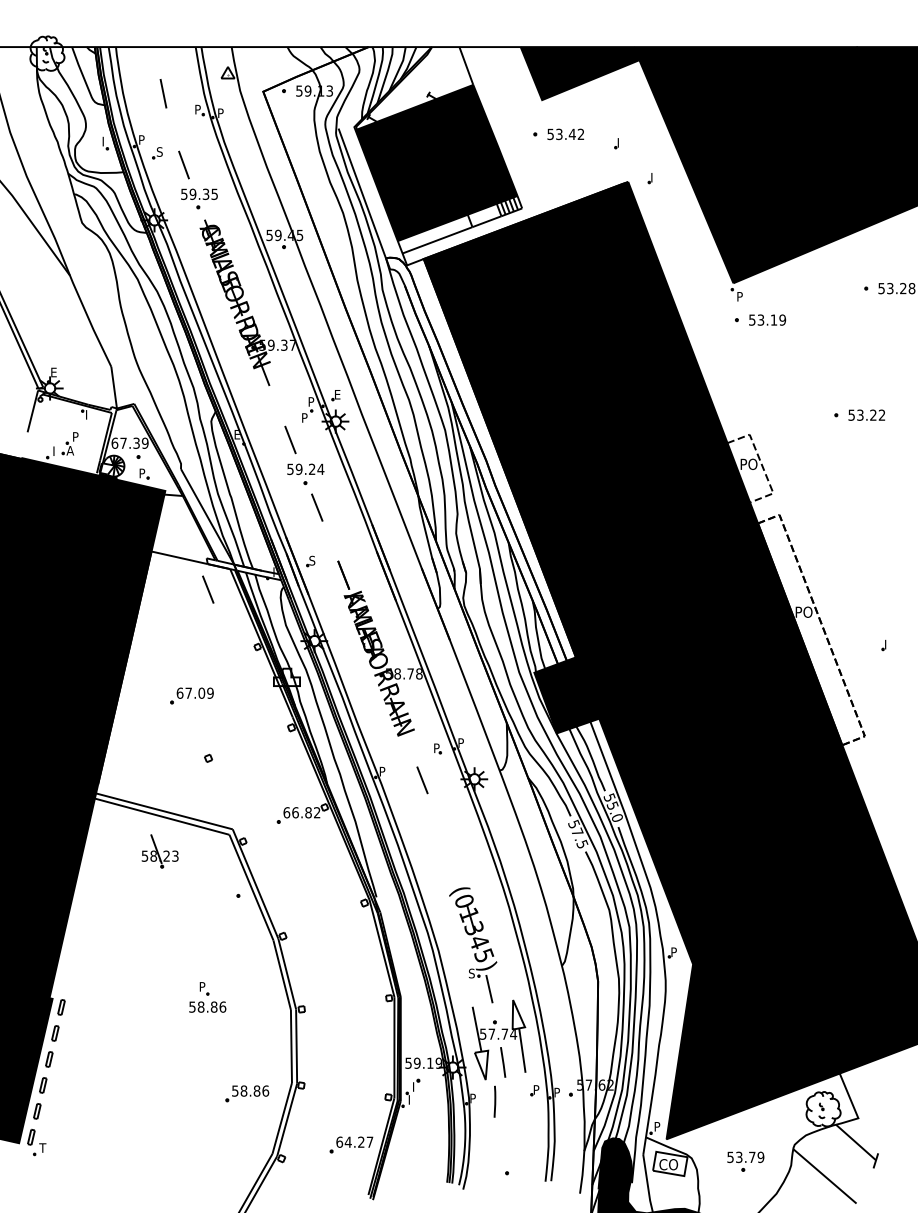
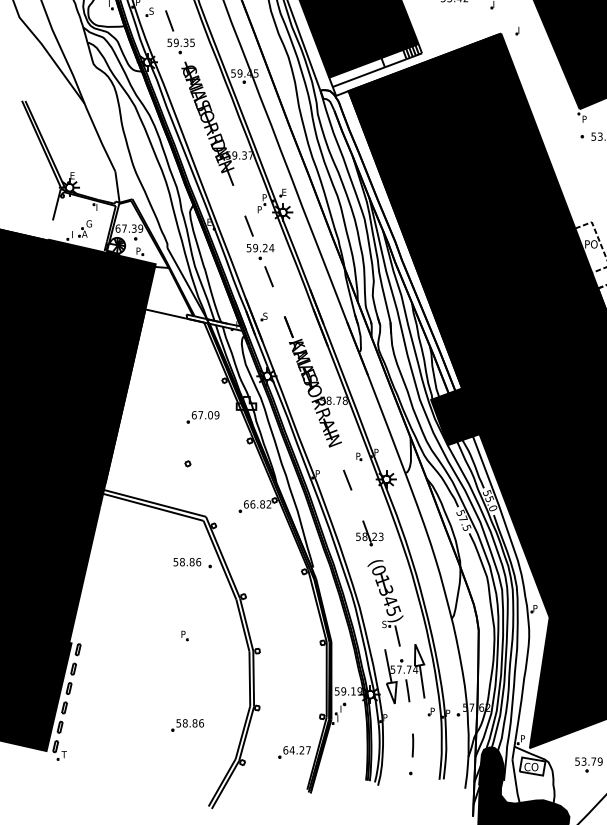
text: (76, 436) -> (89, 223), P -> G
line: (208, 589) -> (187, 337), removed
part: (191, 695) -> (202, 416), moved
part: (159, 851) -> (369, 533), moved
text: (207, 1006) -> (187, 561), moved
part: (247, 1093) -> (187, 725), moved
line: (494, 1101) -> (412, 745), moved

